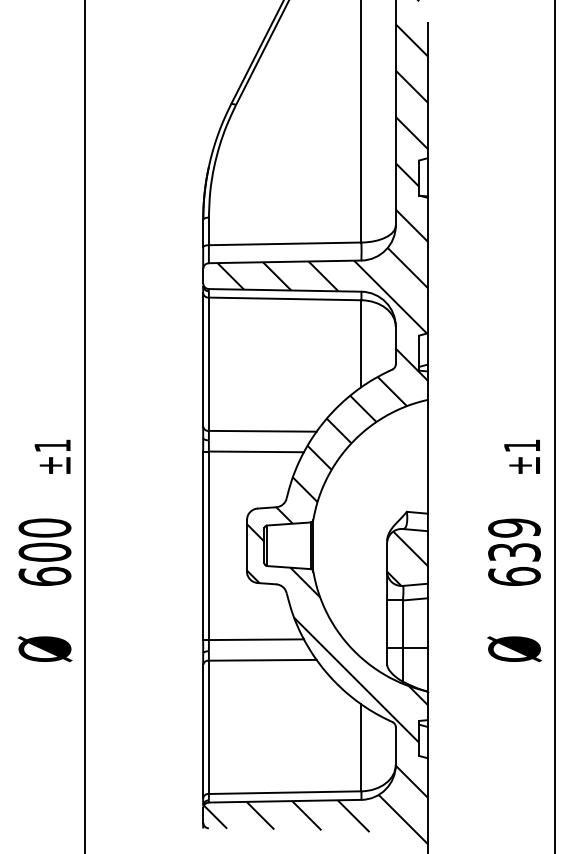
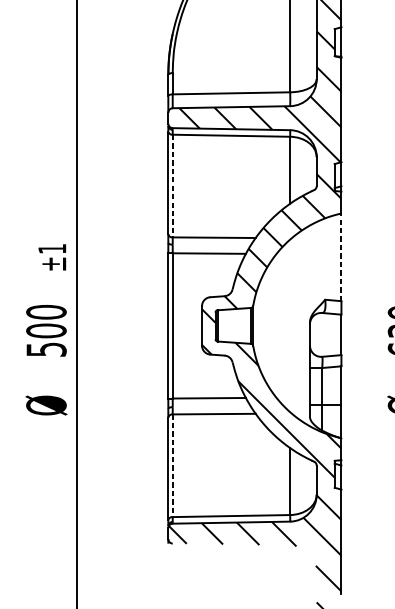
line: (208, 364) -> (172, 186), solid -> dashed
line: (427, 456) -> (341, 257), solid -> dashed
hatch: (407, 558) -> (325, 335), removed
text: (44, 575) -> (46, 348), 600 -> 500
line: (208, 727) -> (172, 465), solid -> dashed

